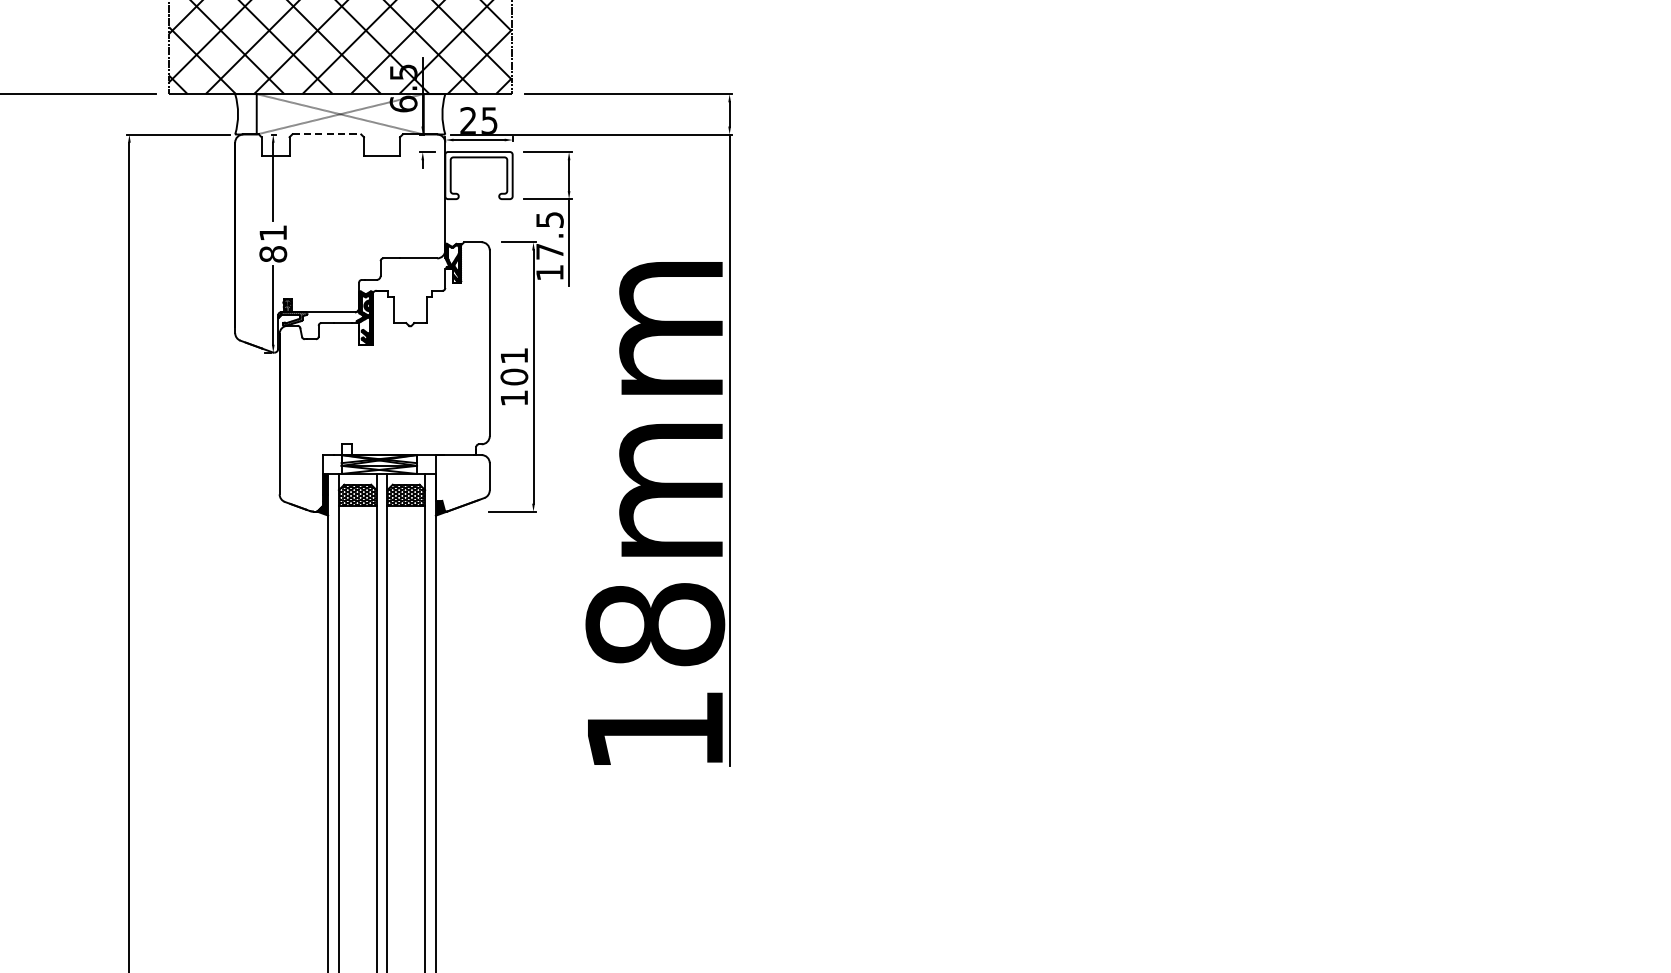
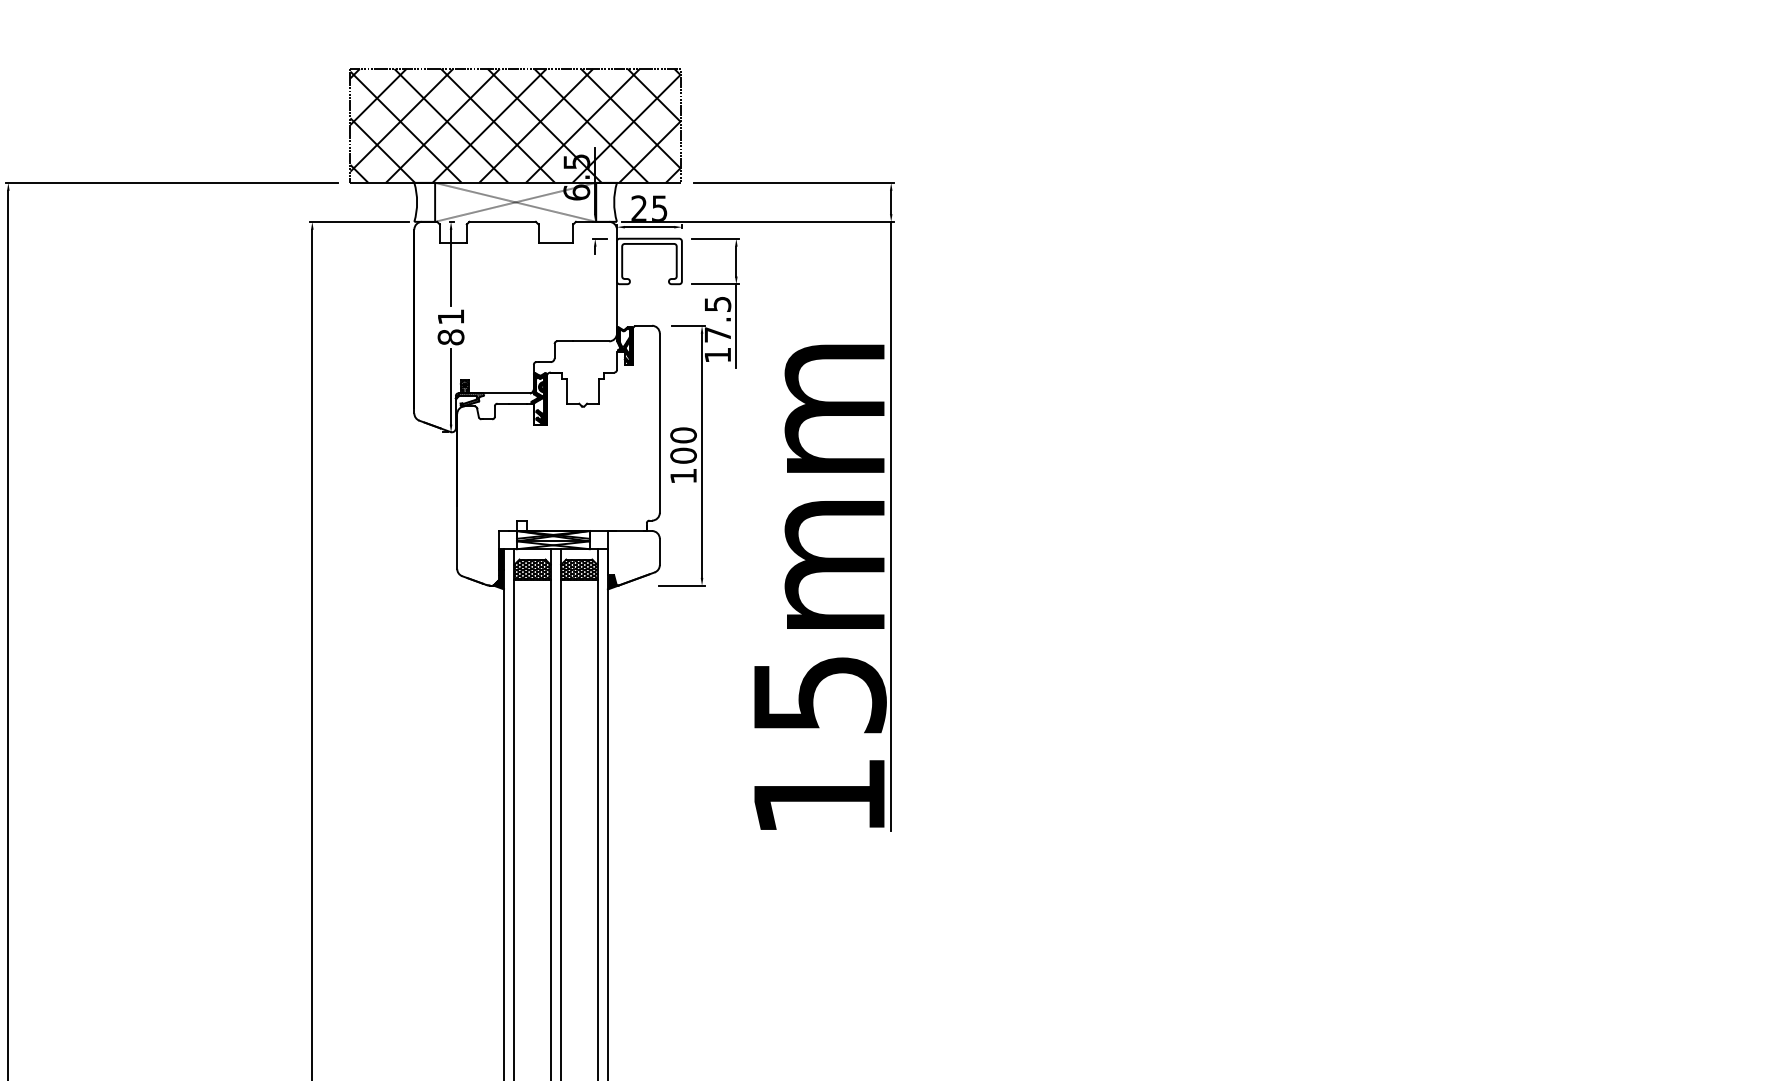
line: (327, 134) -> (503, 221), dashed -> solid
text: (514, 356) -> (683, 435), 101 -> 100
text: (655, 624) -> (819, 694), 18mm -> 15mm

